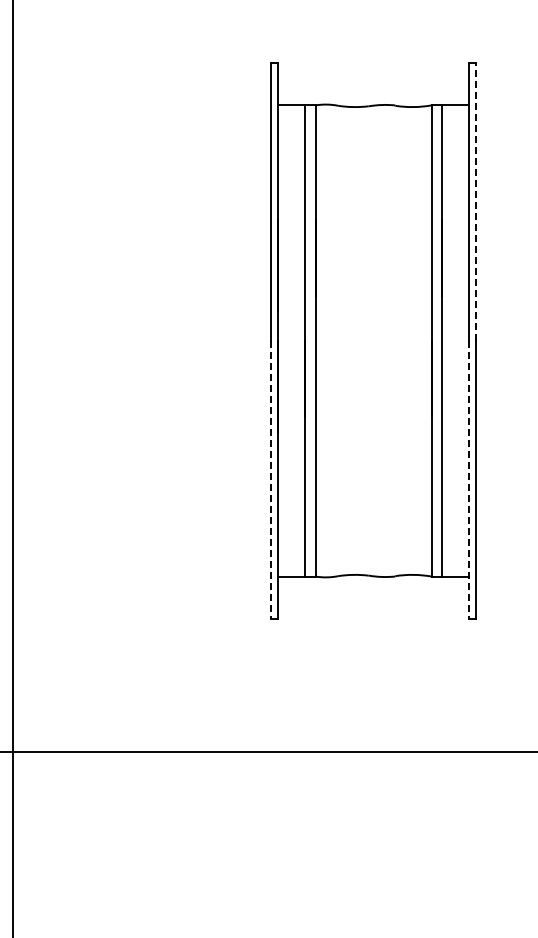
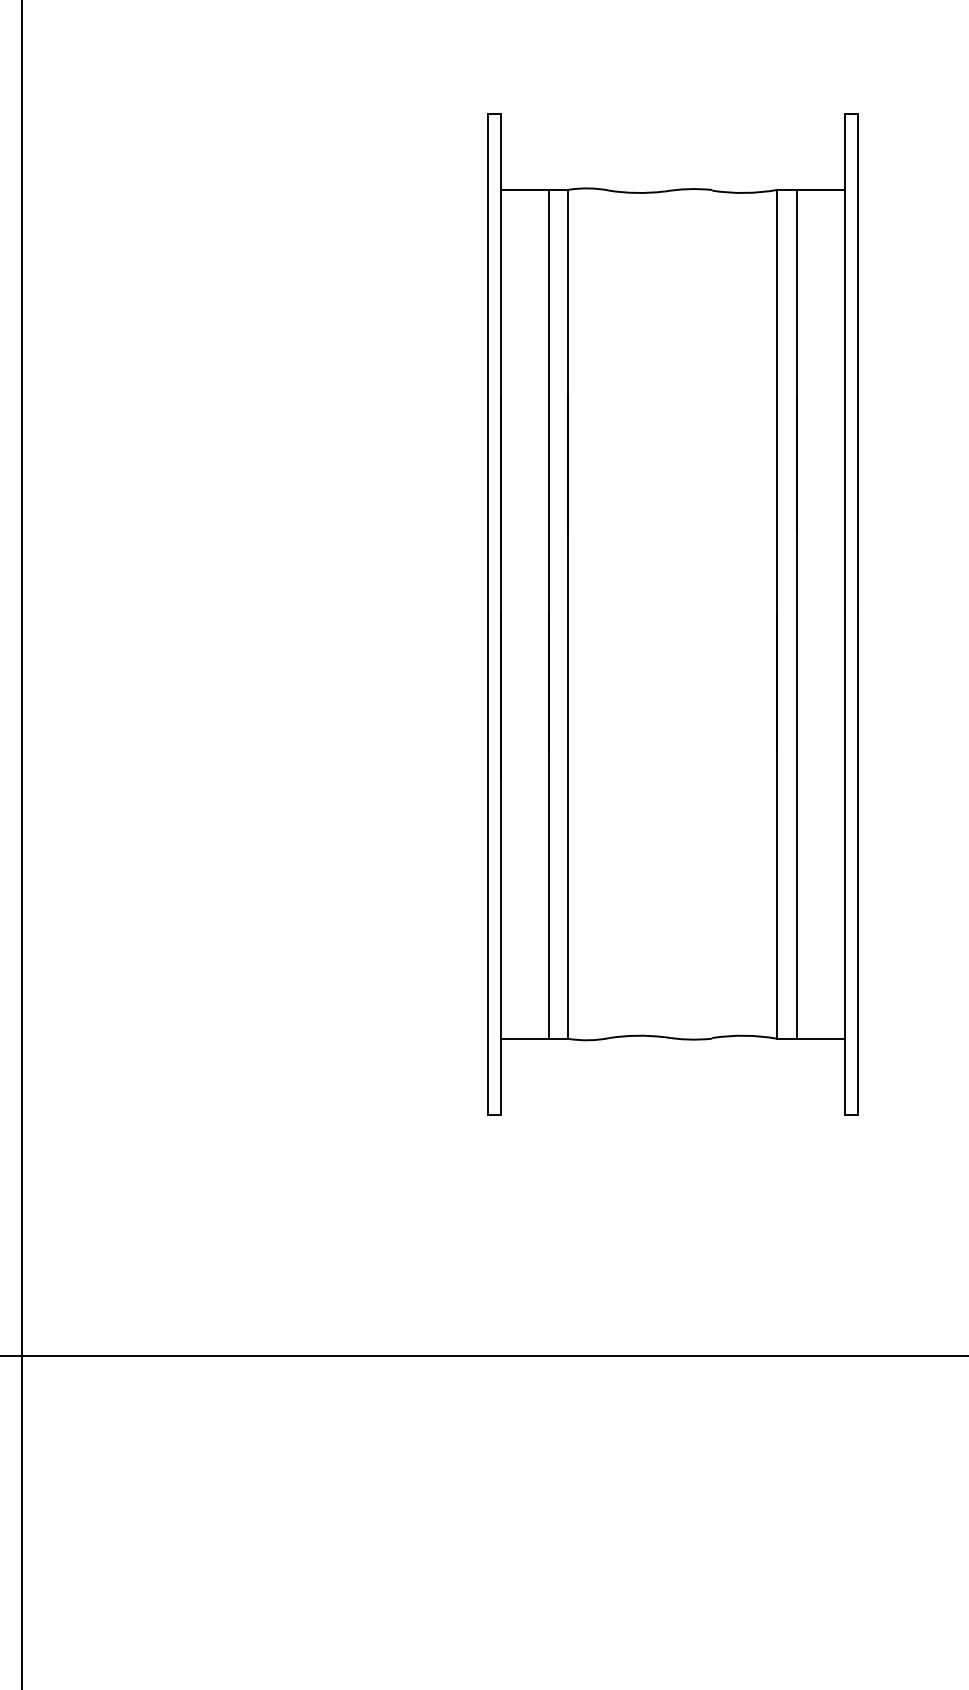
line: (476, 202) -> (858, 364), dashed -> solid
line: (270, 479) -> (487, 863), dashed -> solid
line: (469, 479) -> (845, 863), dashed -> solid

